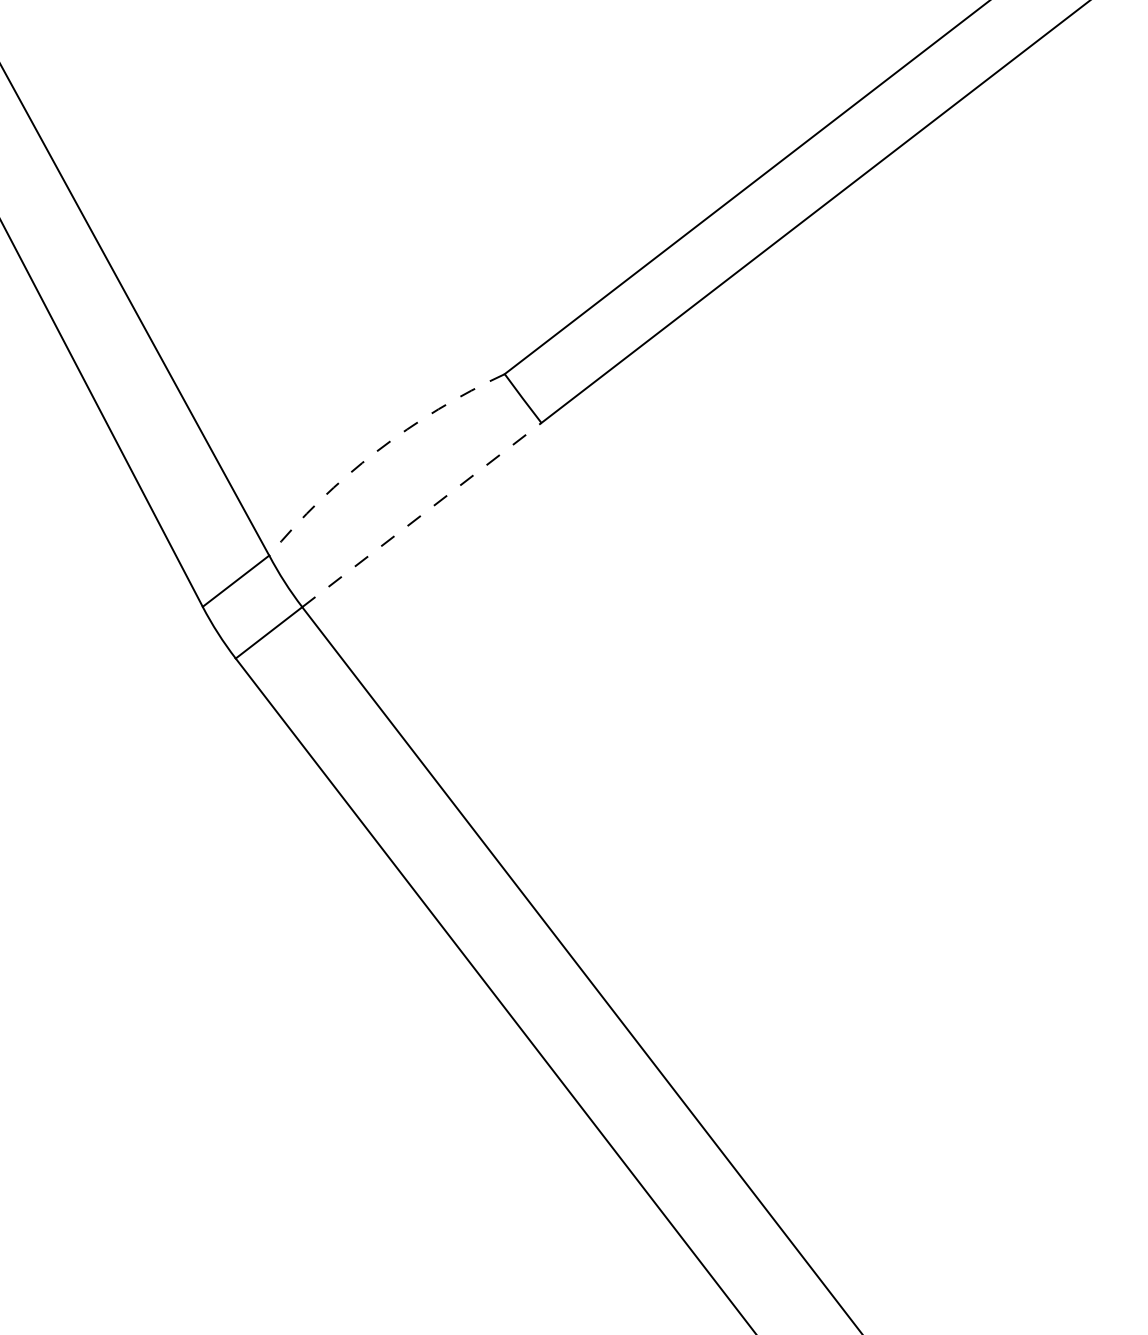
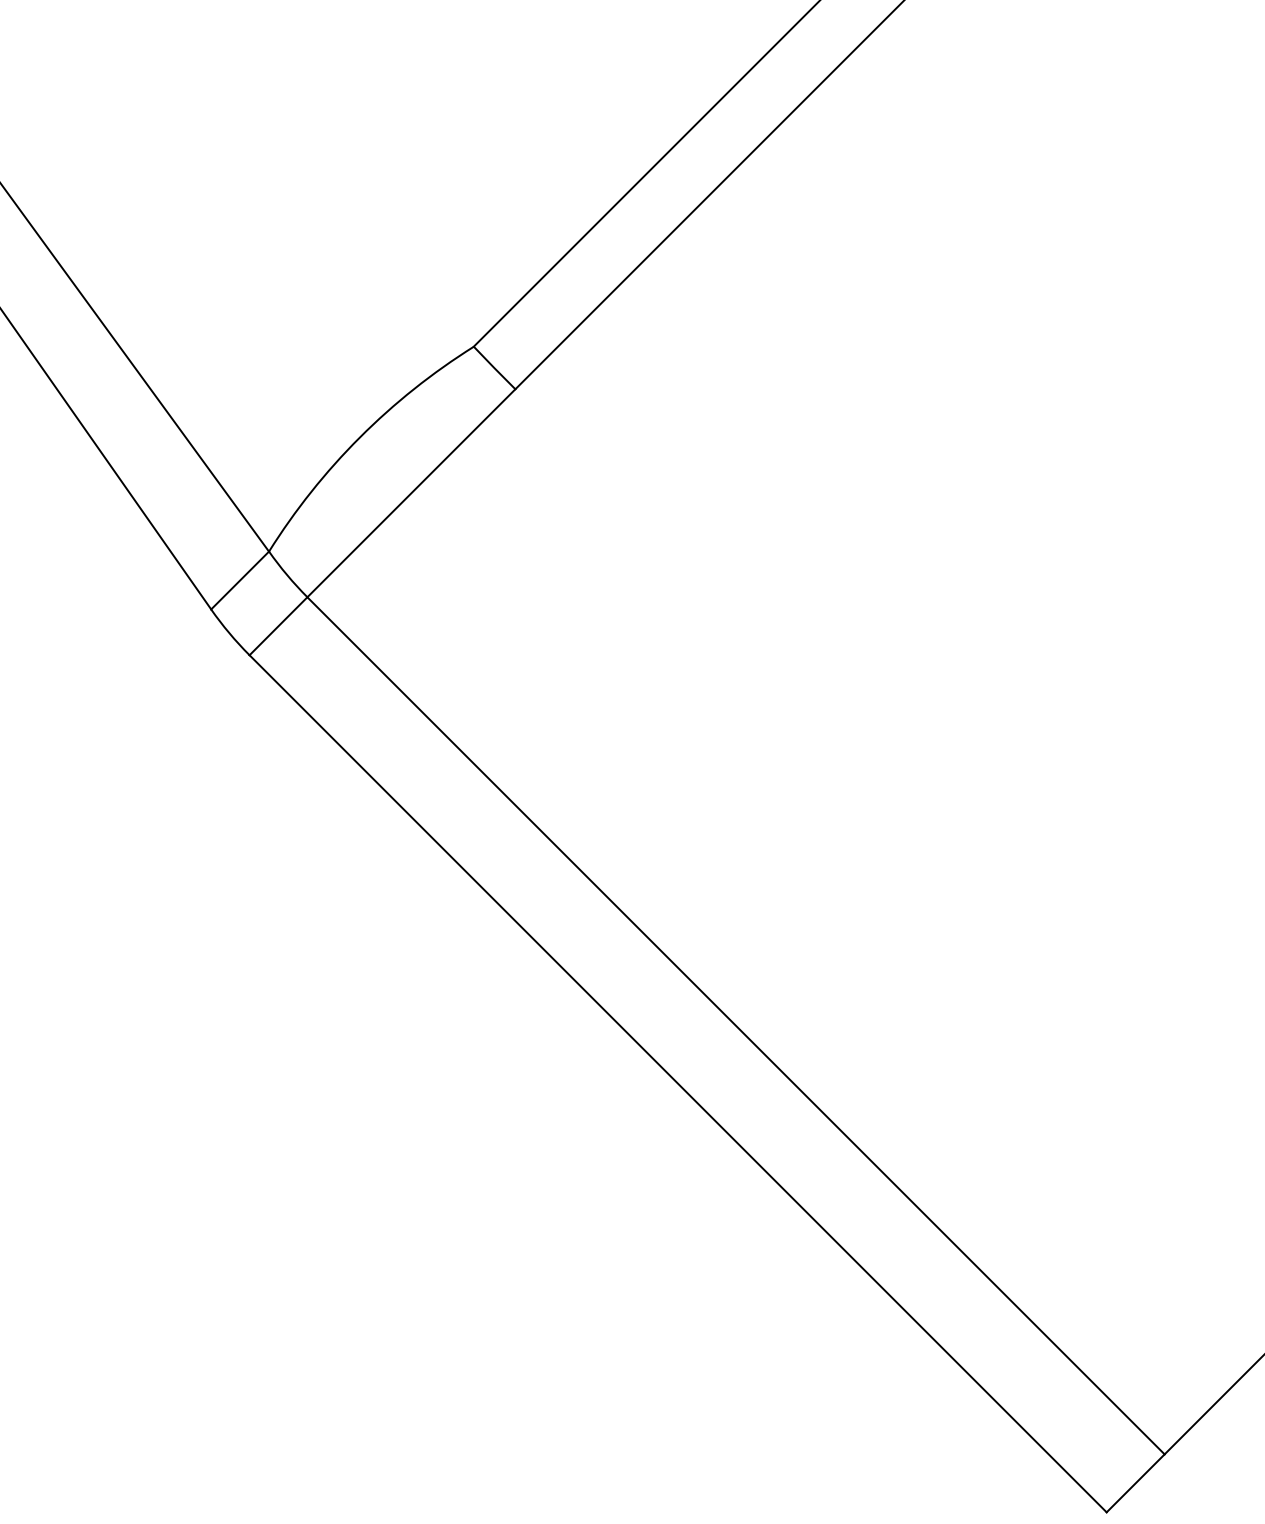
arc: (376, 451) -> (359, 437), dashed -> solid
line: (422, 514) -> (411, 492), dashed -> solid

